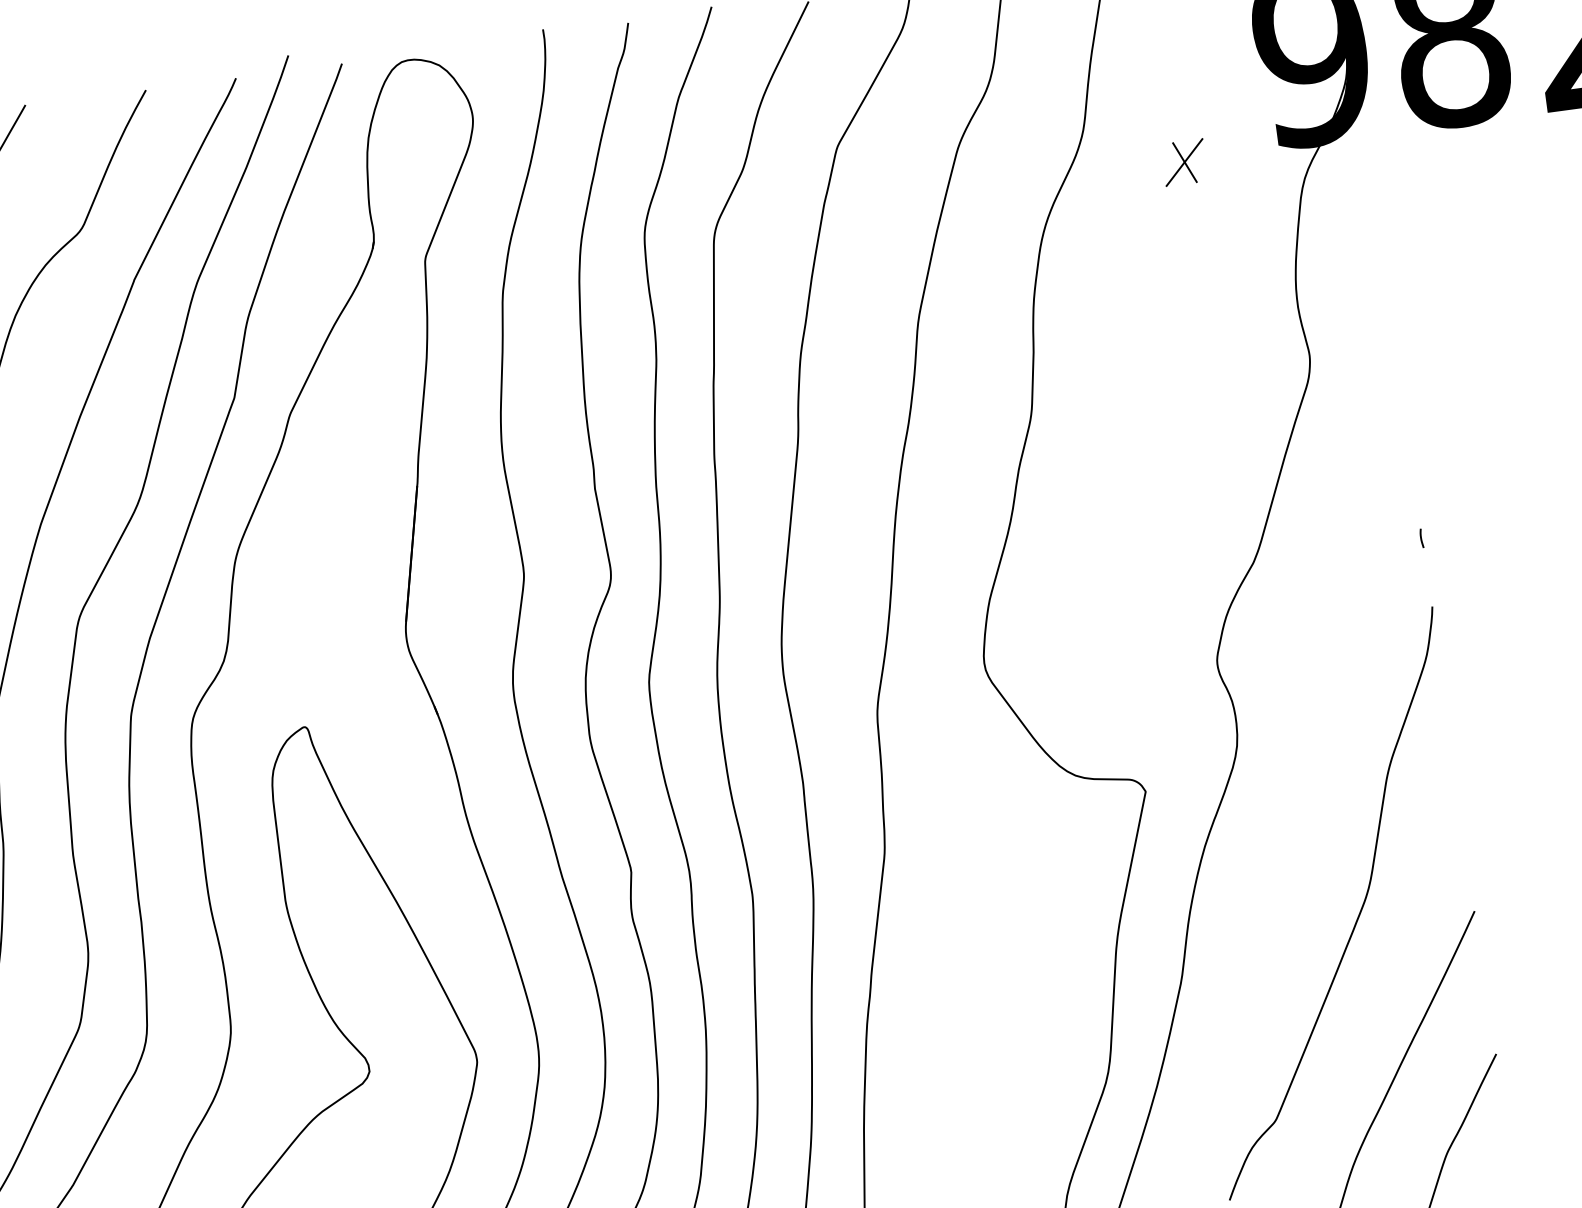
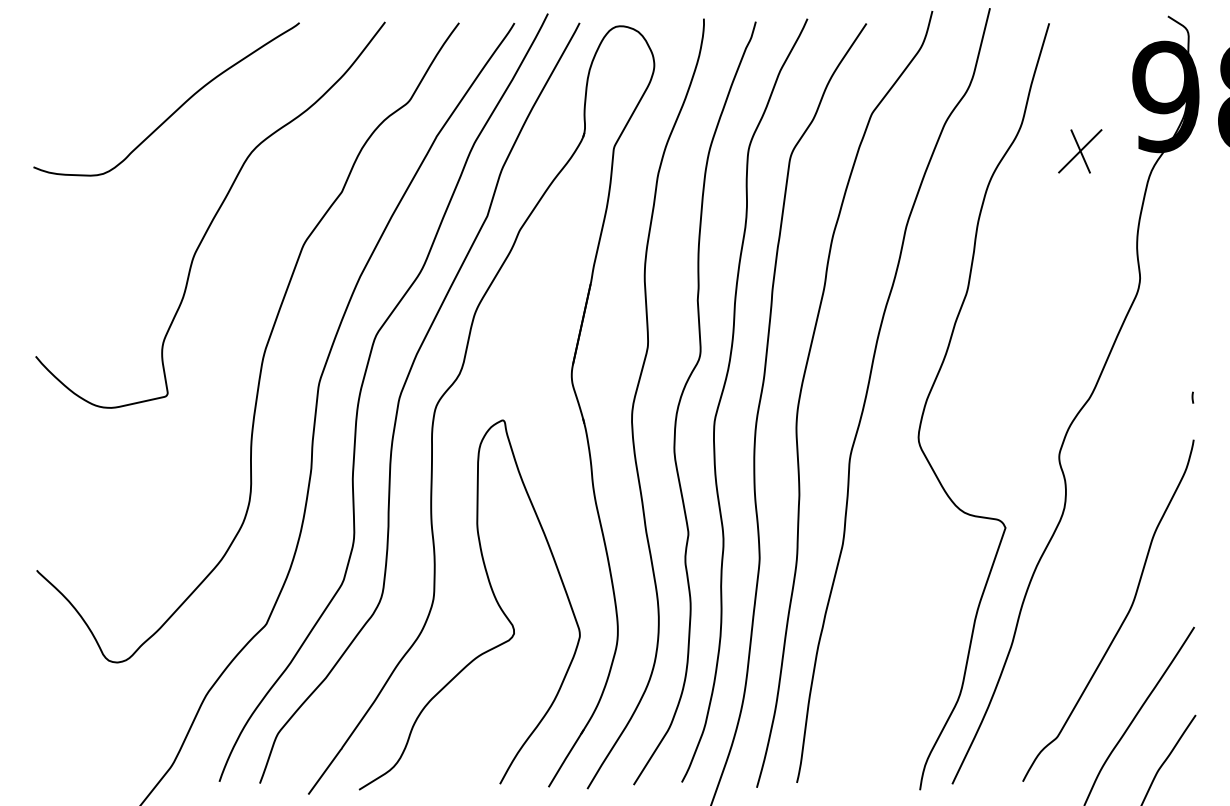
part: (1184, 162) -> (1080, 151), size x1.67

